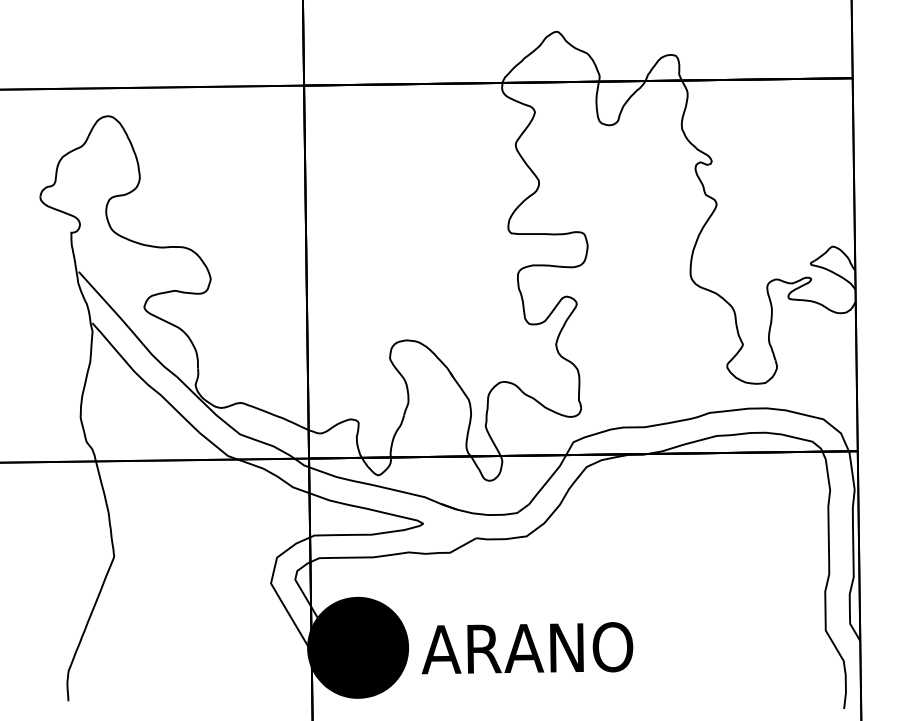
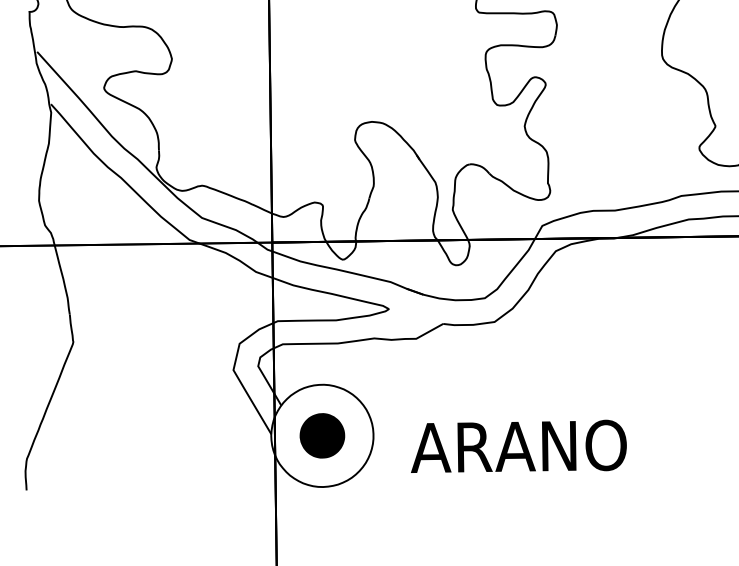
fill: (357, 647) -> (321, 435), removed
text: (527, 648) -> (518, 446), moved

